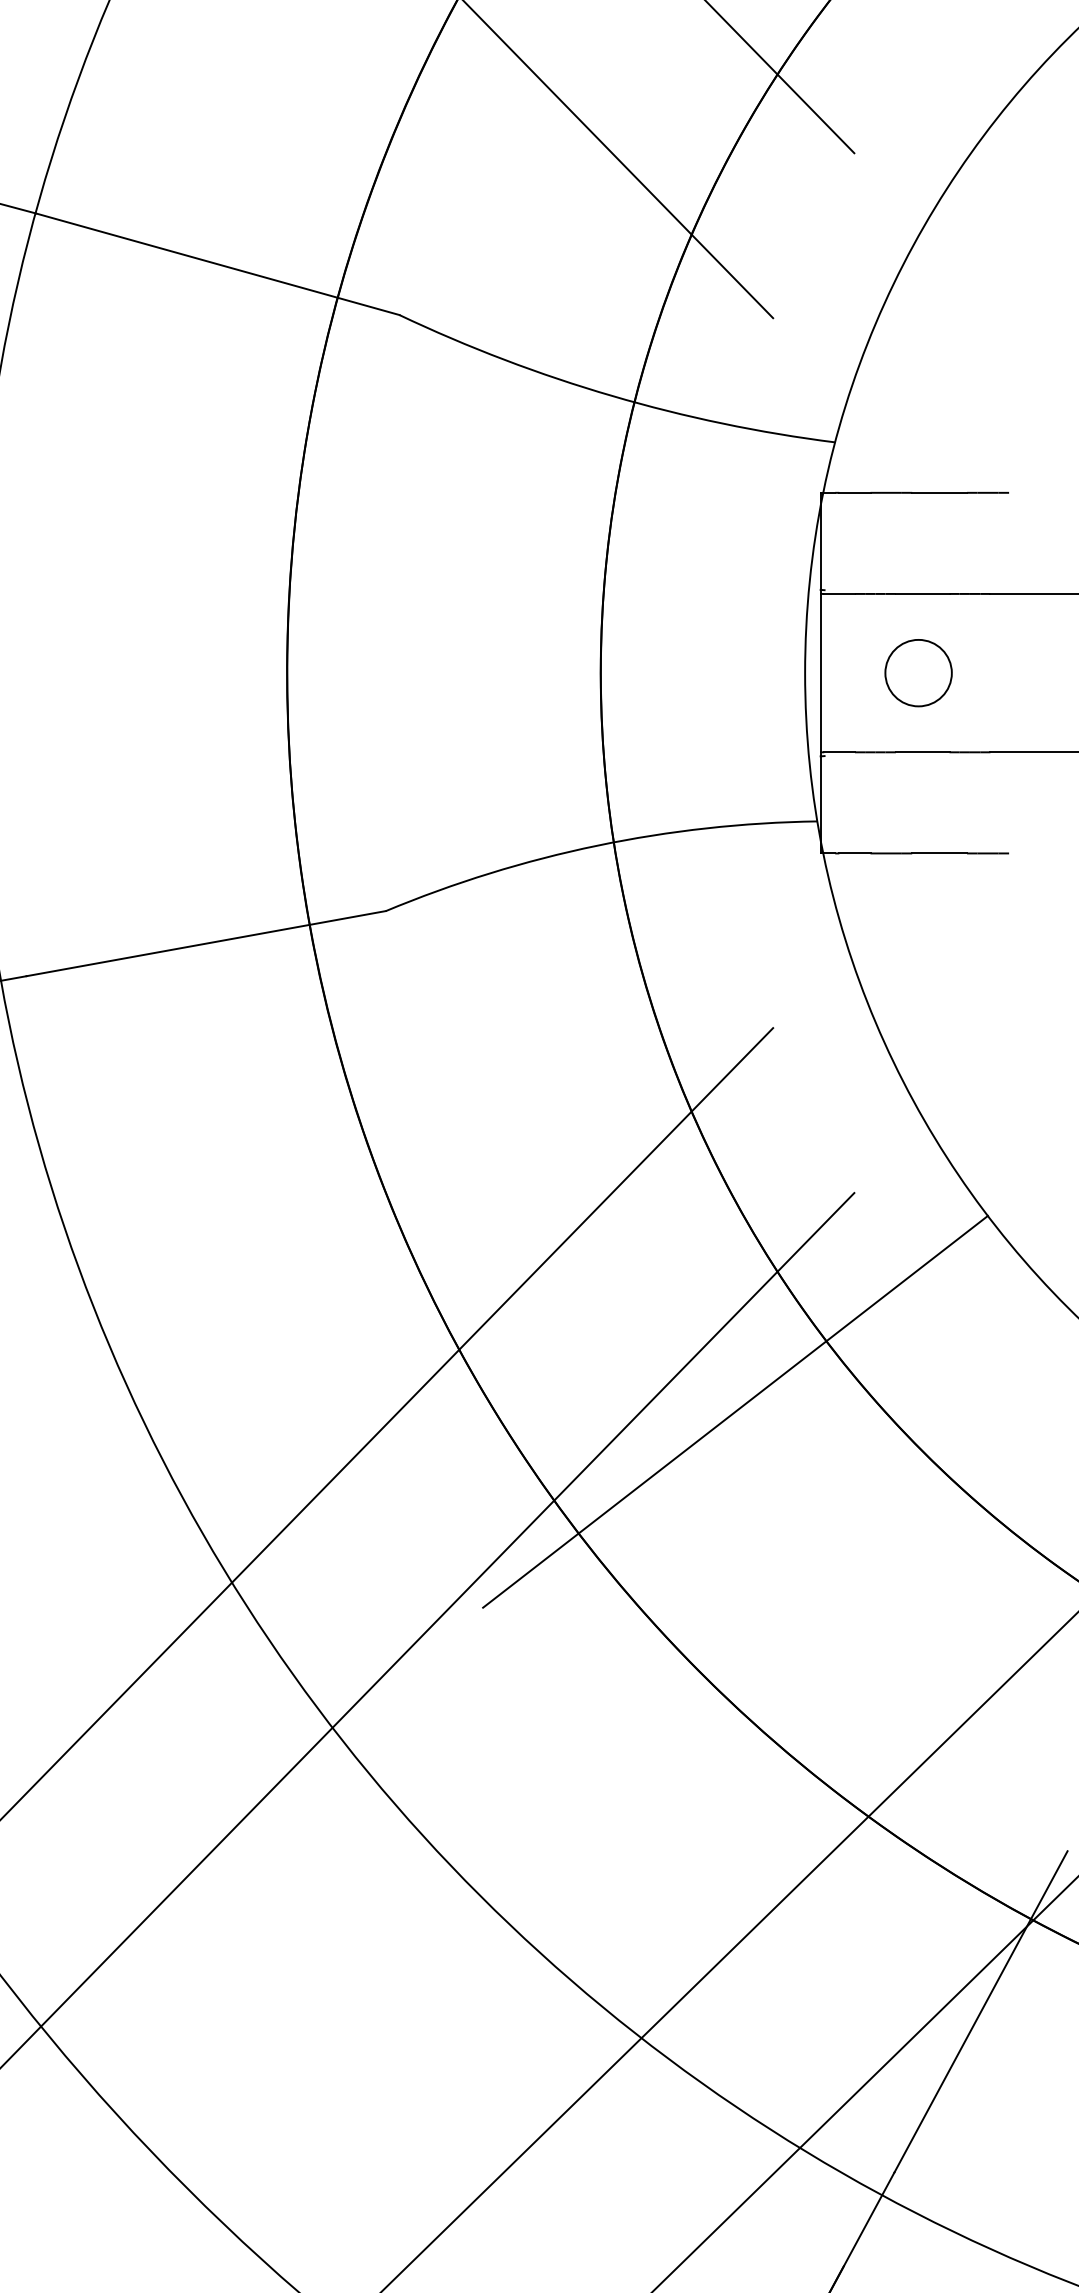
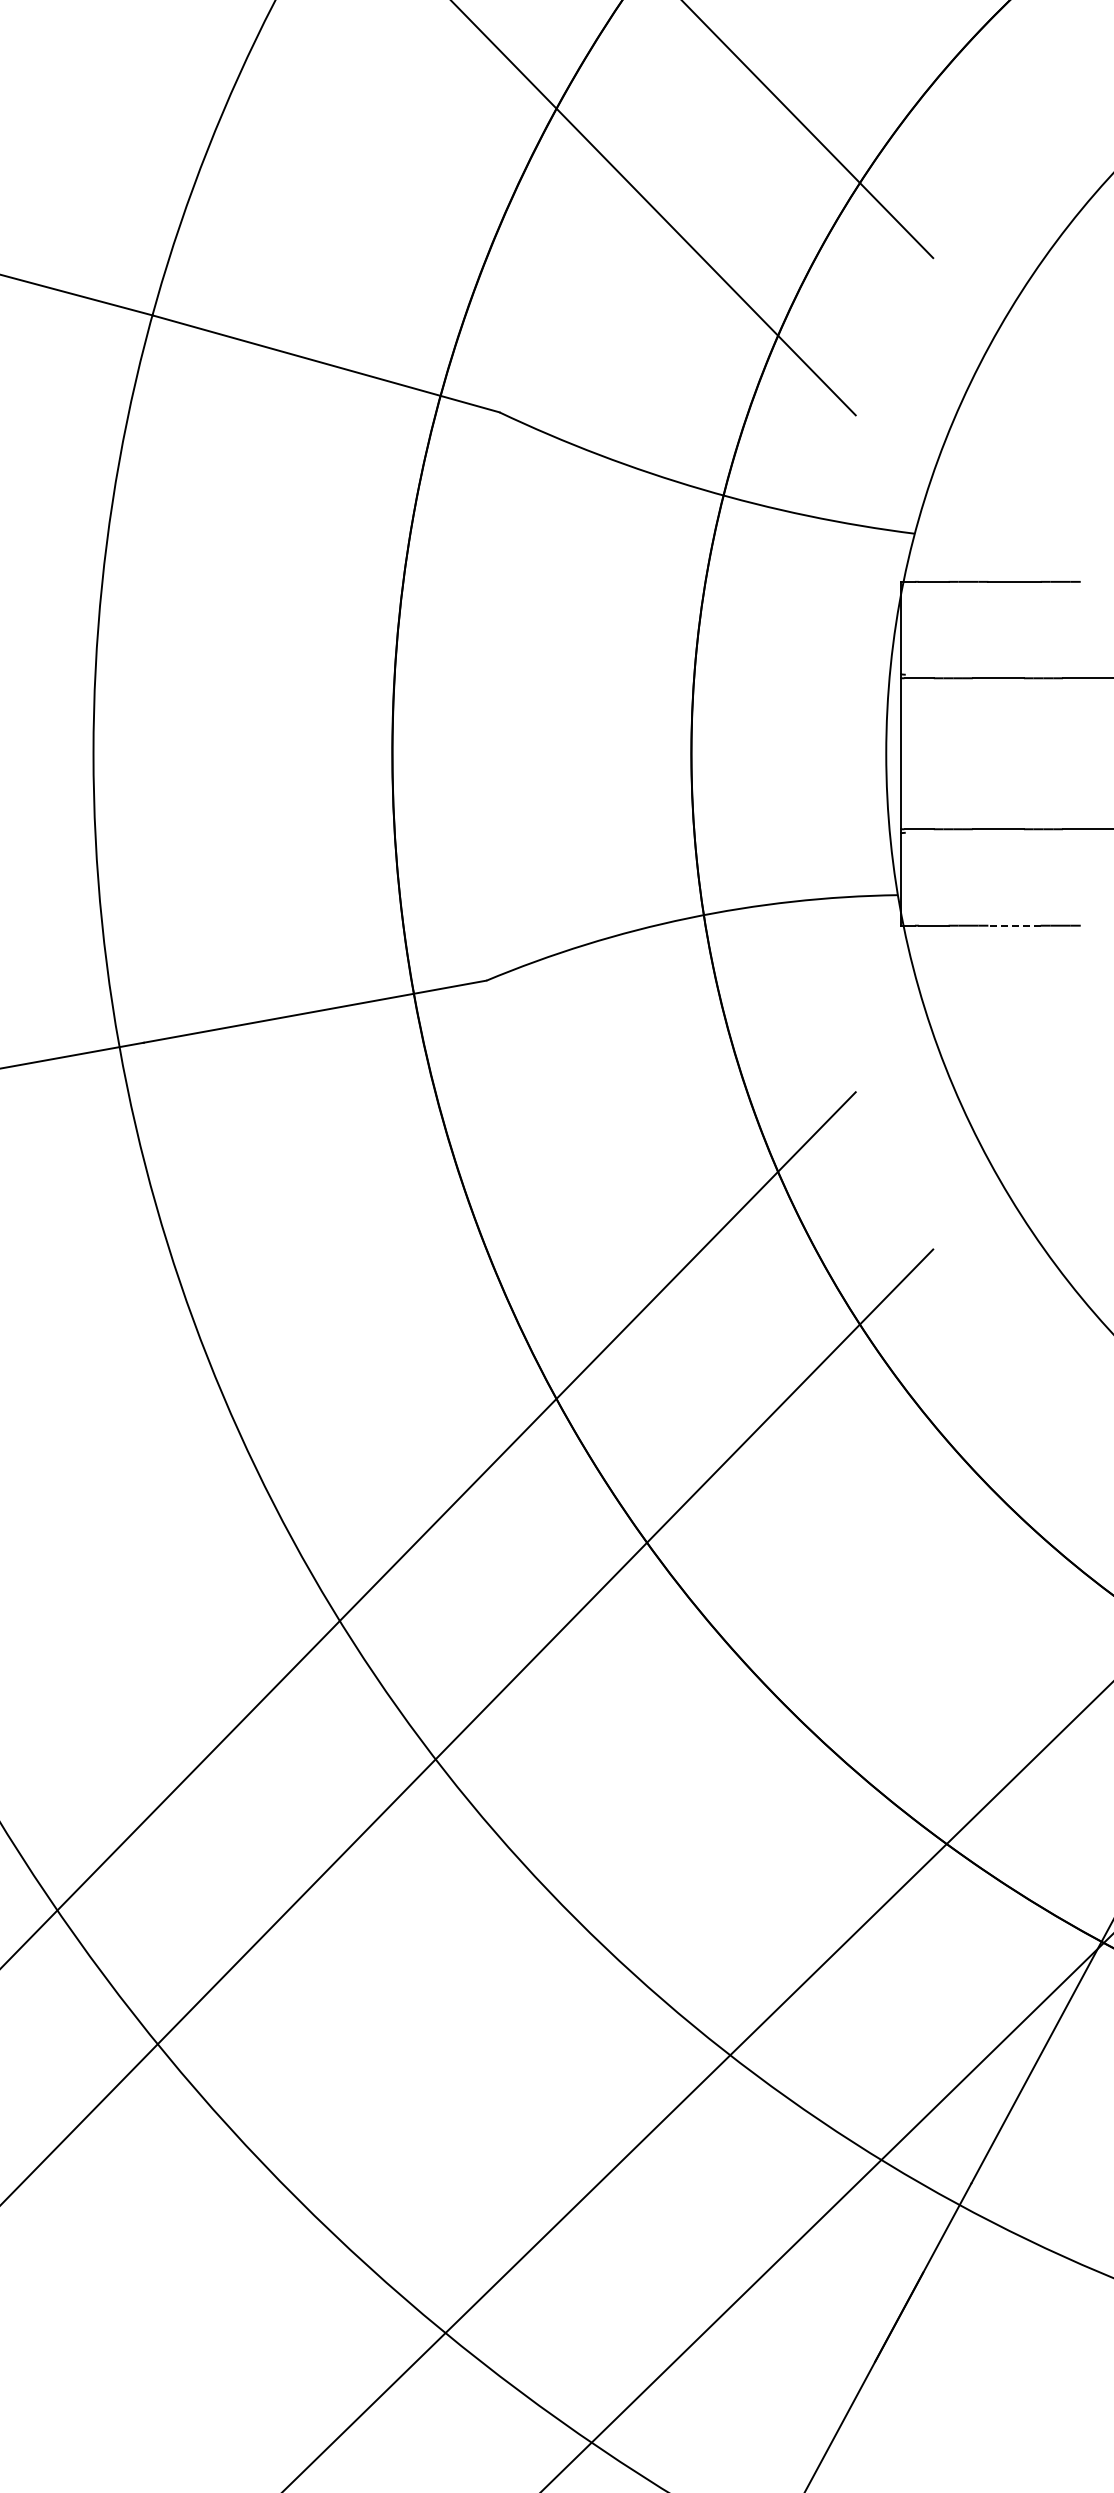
circle: (918, 672) -> (994, 753), removed
line: (939, 853) -> (1014, 925), solid -> dashed
line: (735, 1411) -> (819, 1457), removed

